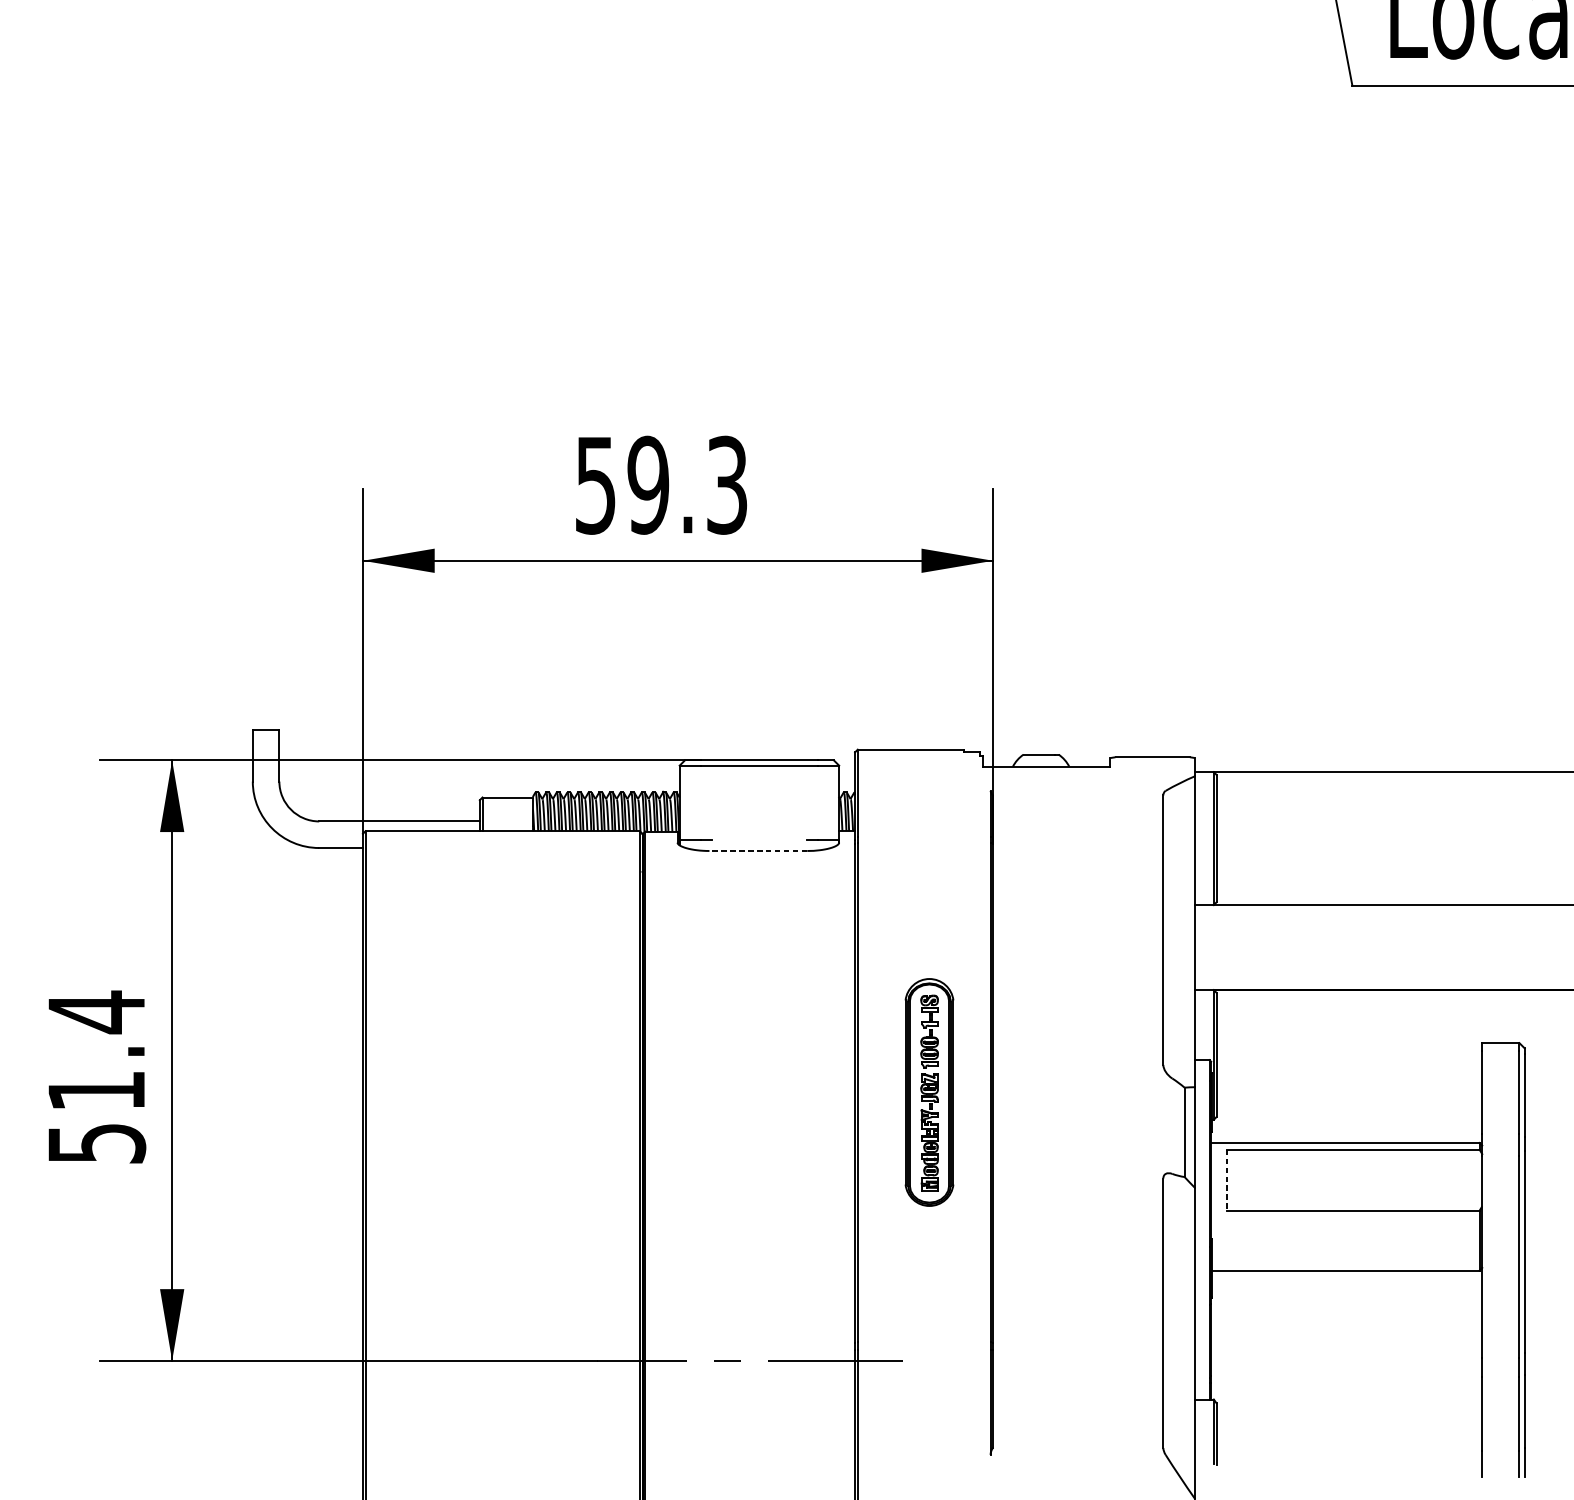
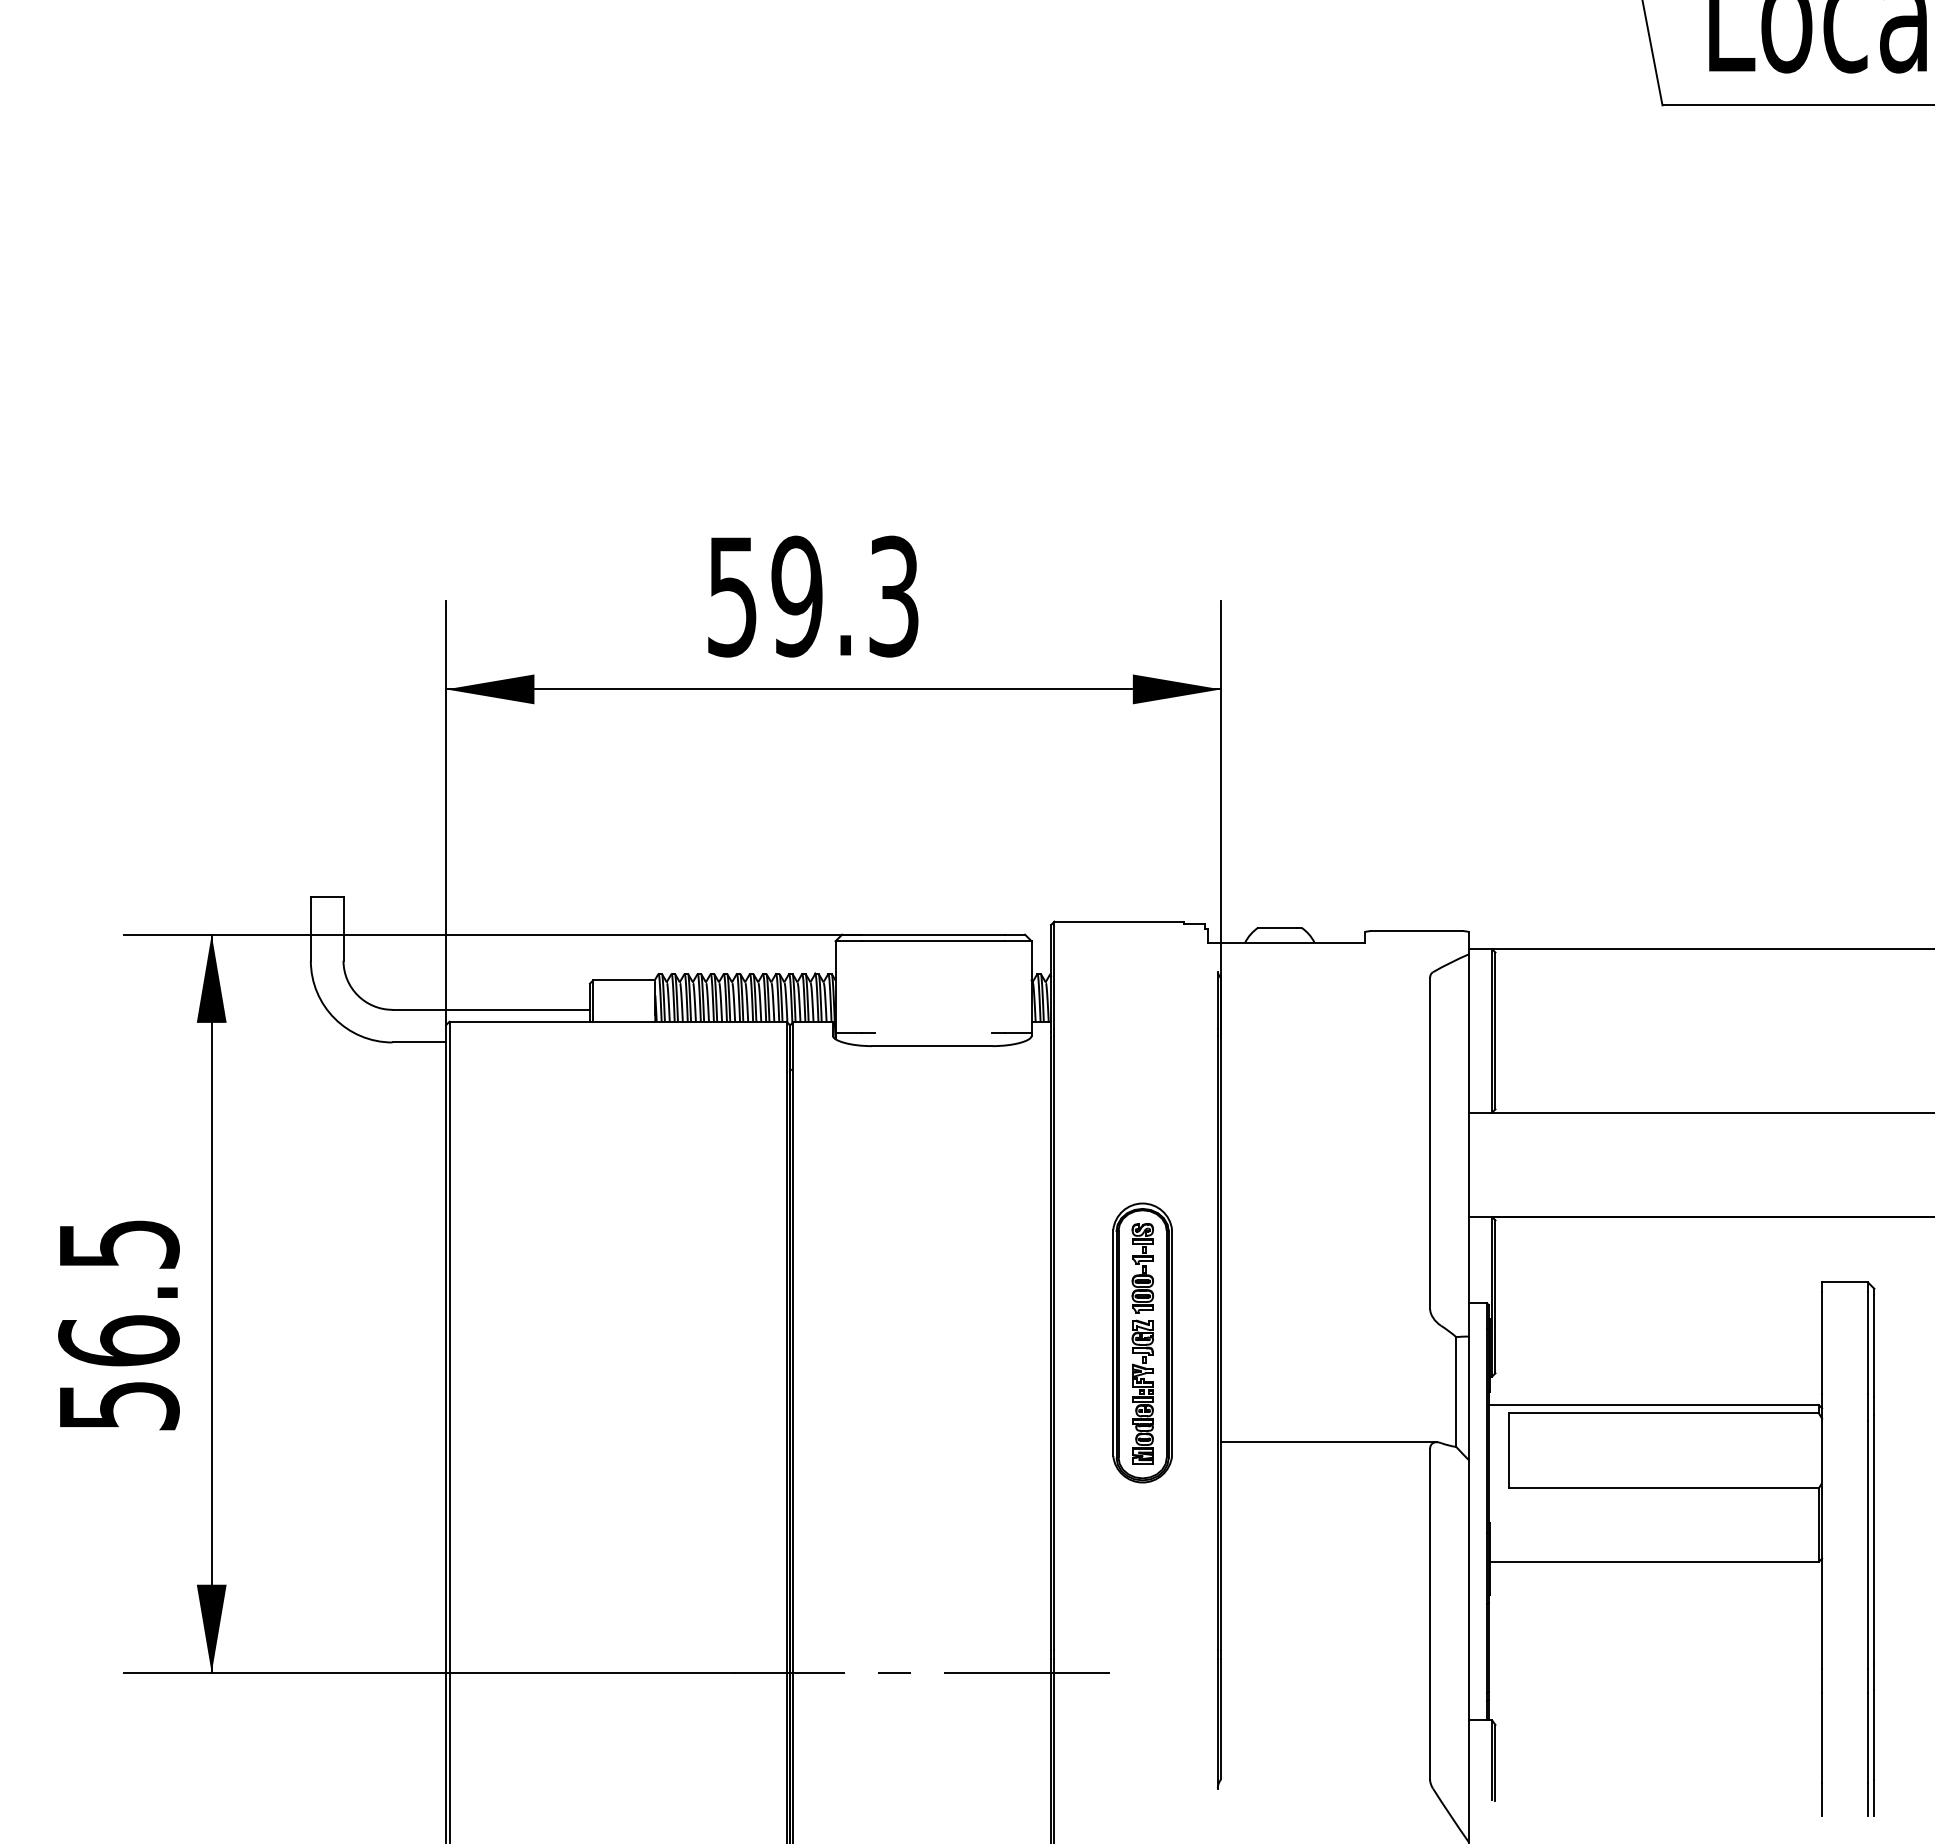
line: (757, 851) -> (931, 1046), dashed -> solid
text: (96, 1050) -> (118, 1291), 51.4 -> 56.5
line: (1080, 1173) -> (1328, 1442), added
line: (1227, 1179) -> (1508, 1450), dashed -> solid

